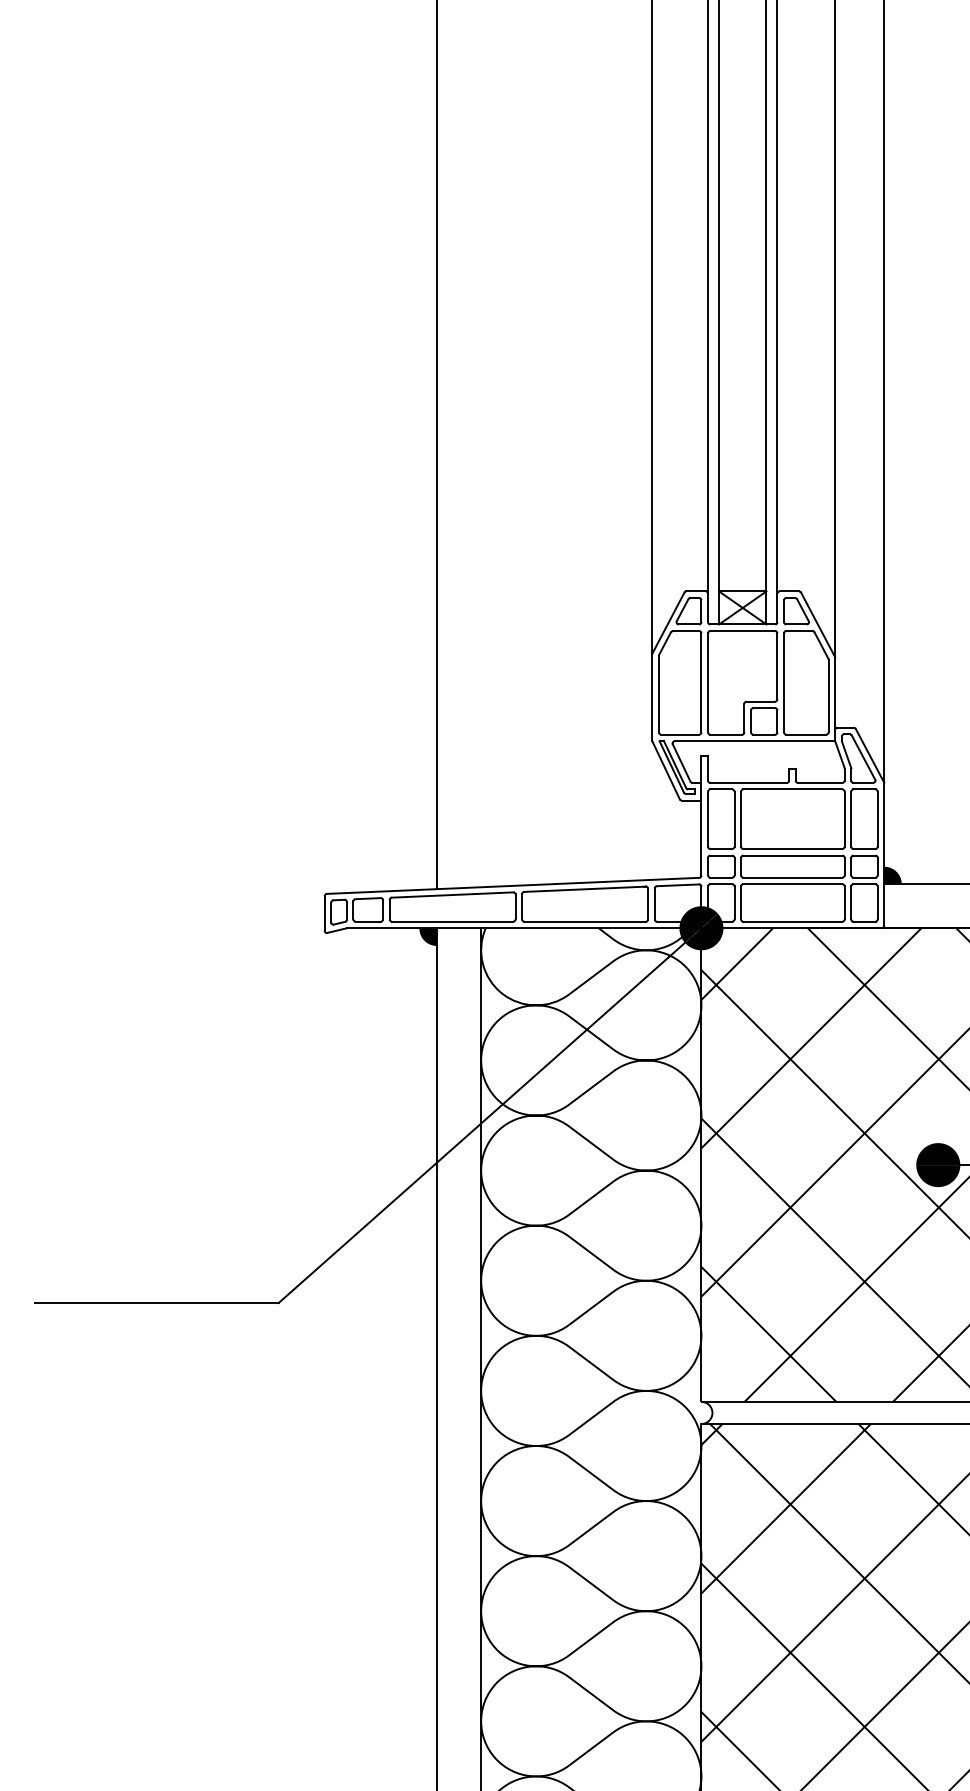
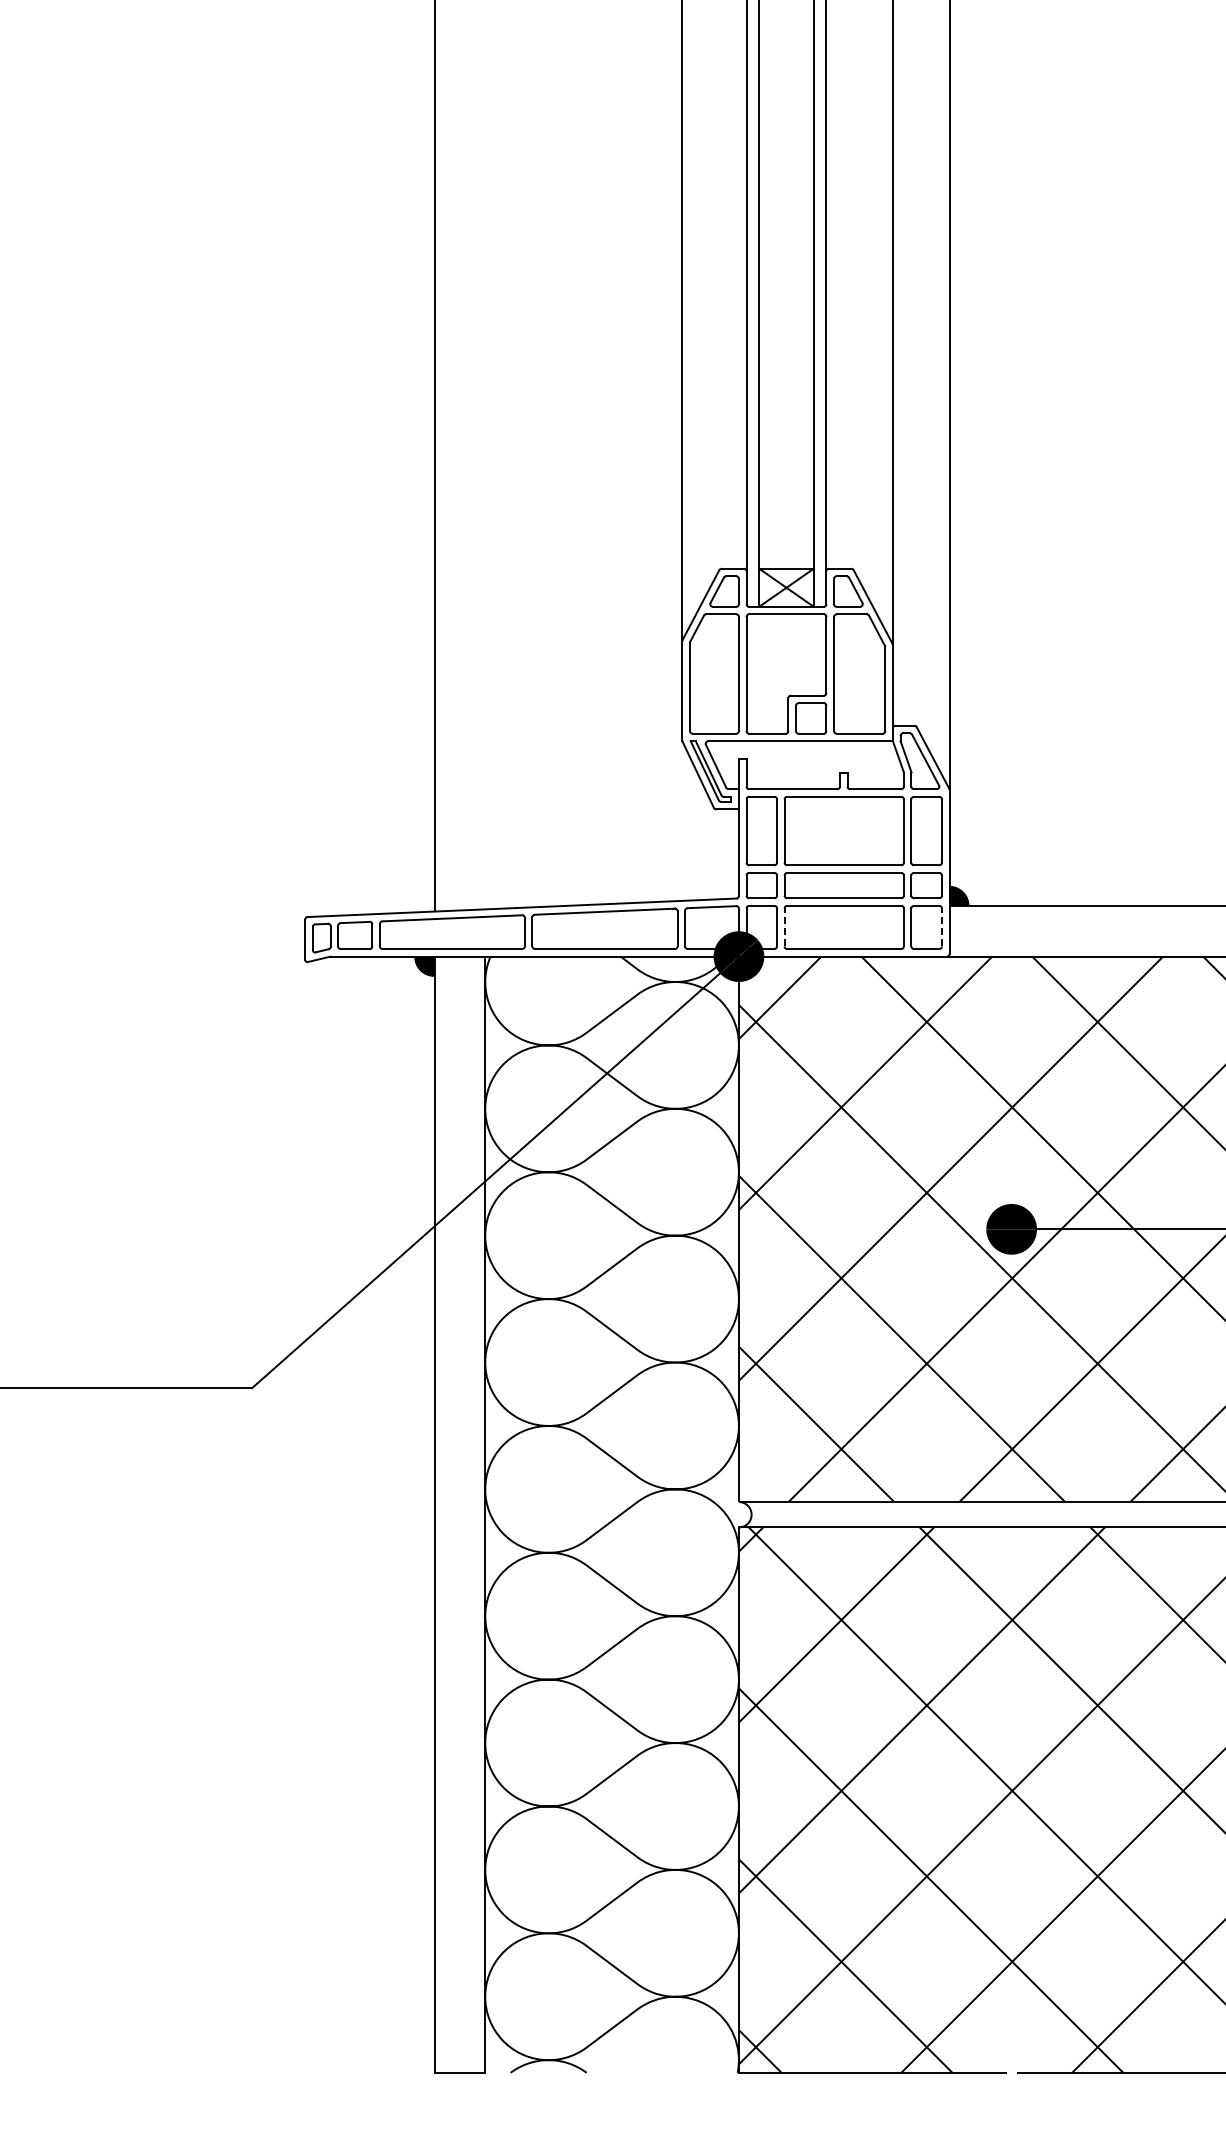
line: (741, 902) -> (784, 926), solid -> dashed
line: (877, 902) -> (941, 926), solid -> dashed

